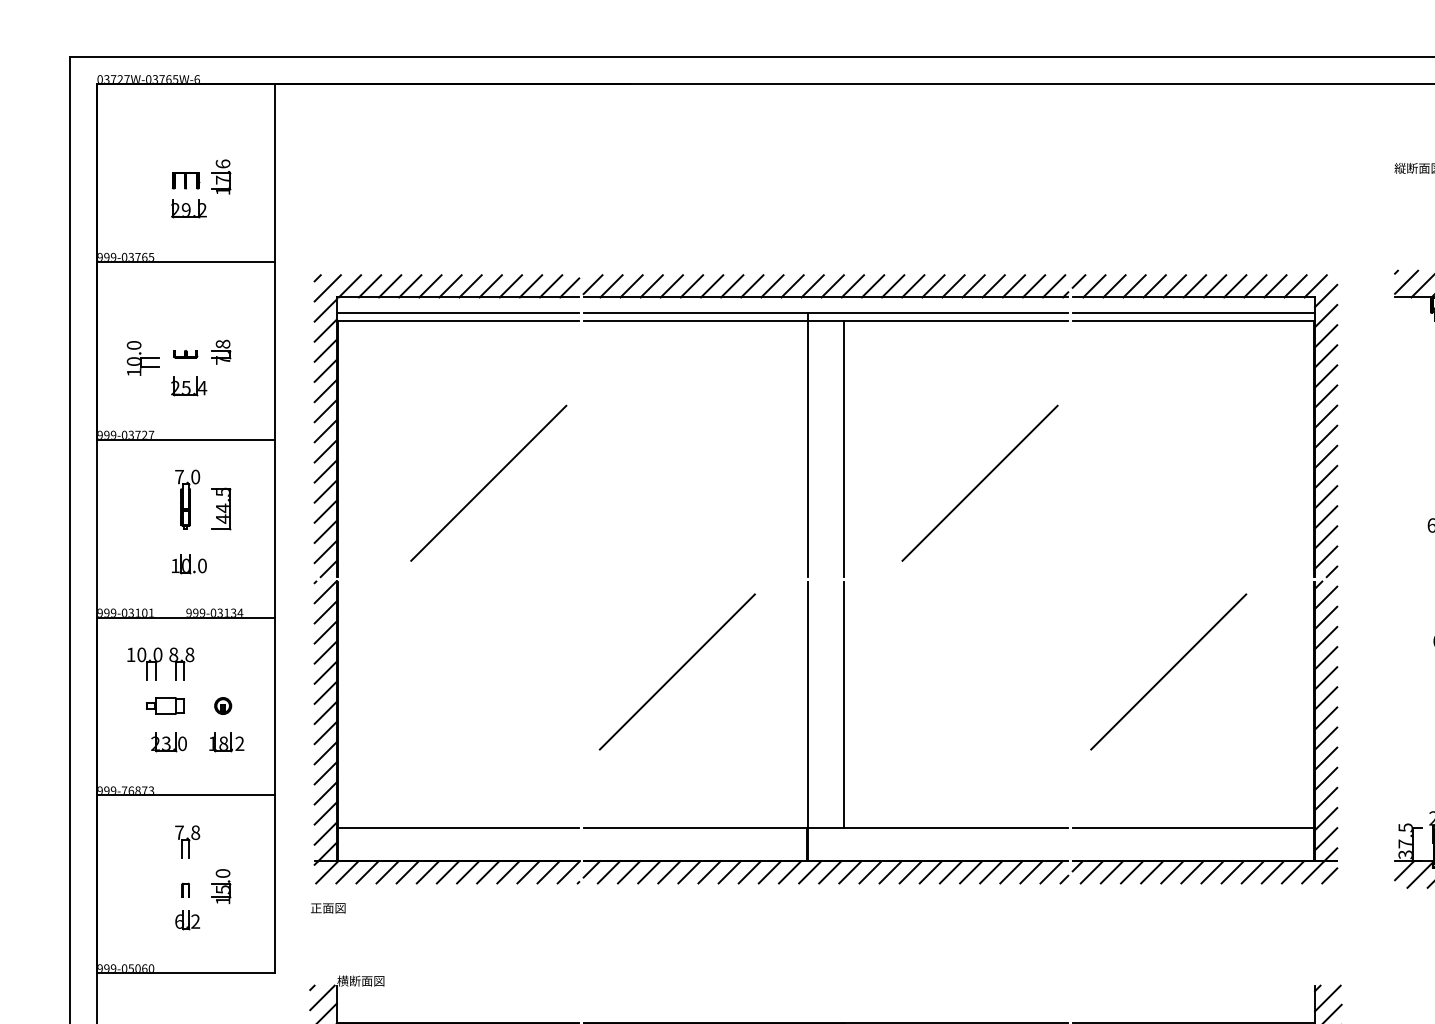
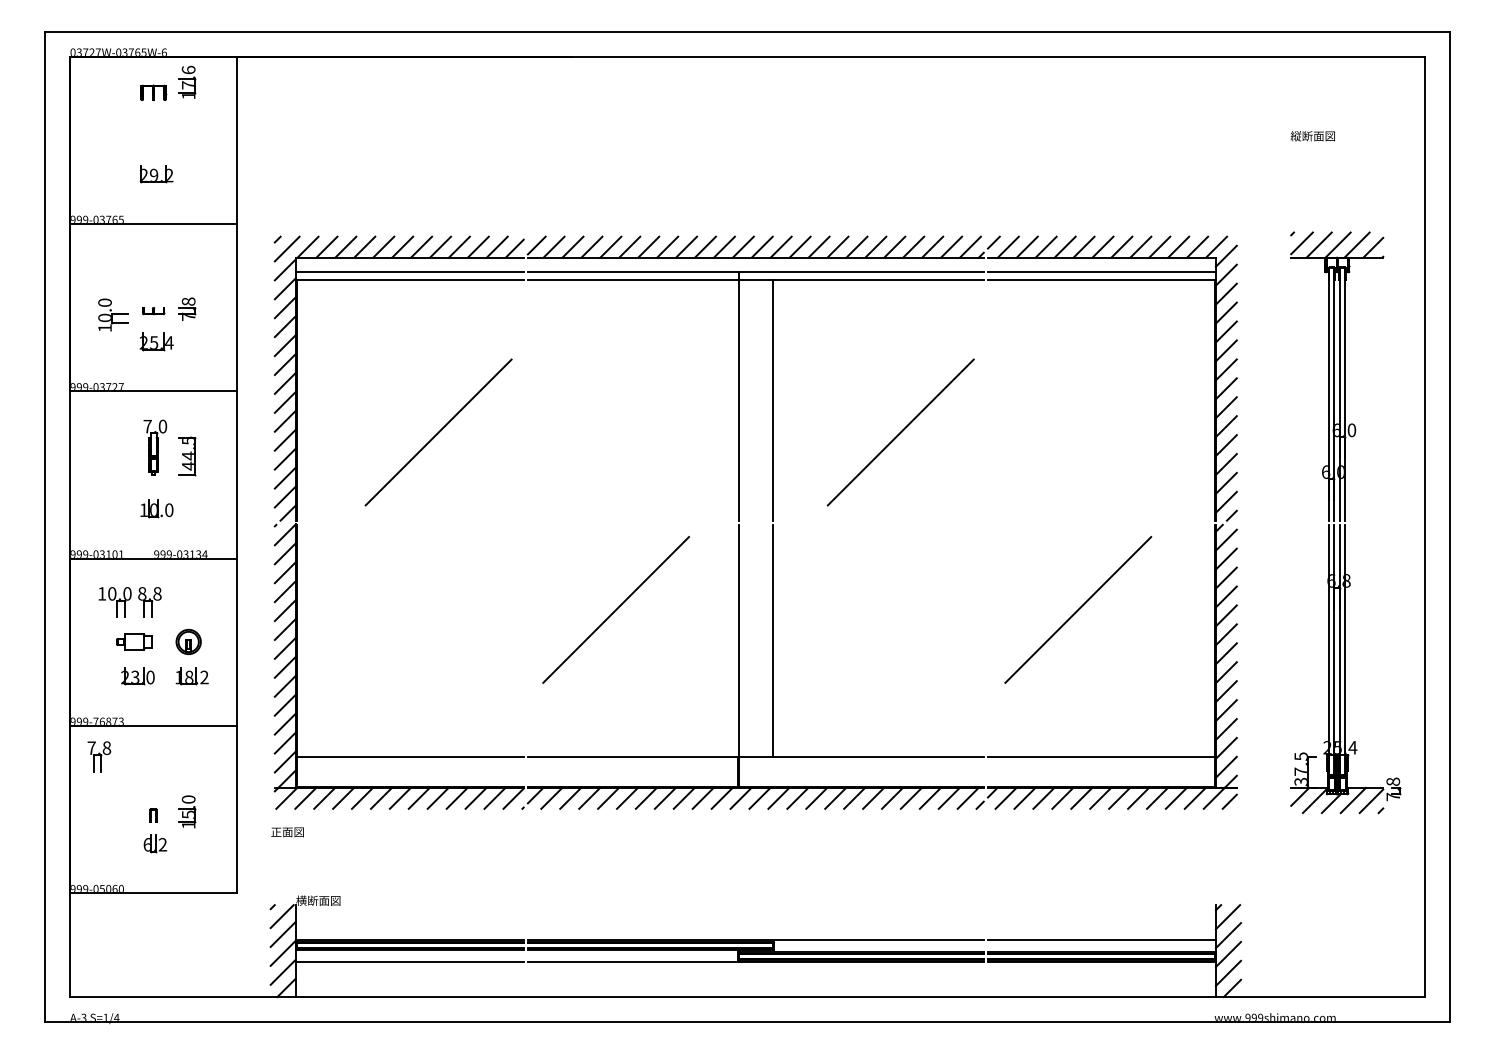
part: (221, 176) -> (187, 81), moved
part: (185, 180) -> (153, 92), moved
part: (222, 705) -> (188, 641), size x1.6
part: (187, 841) -> (99, 756), moved

